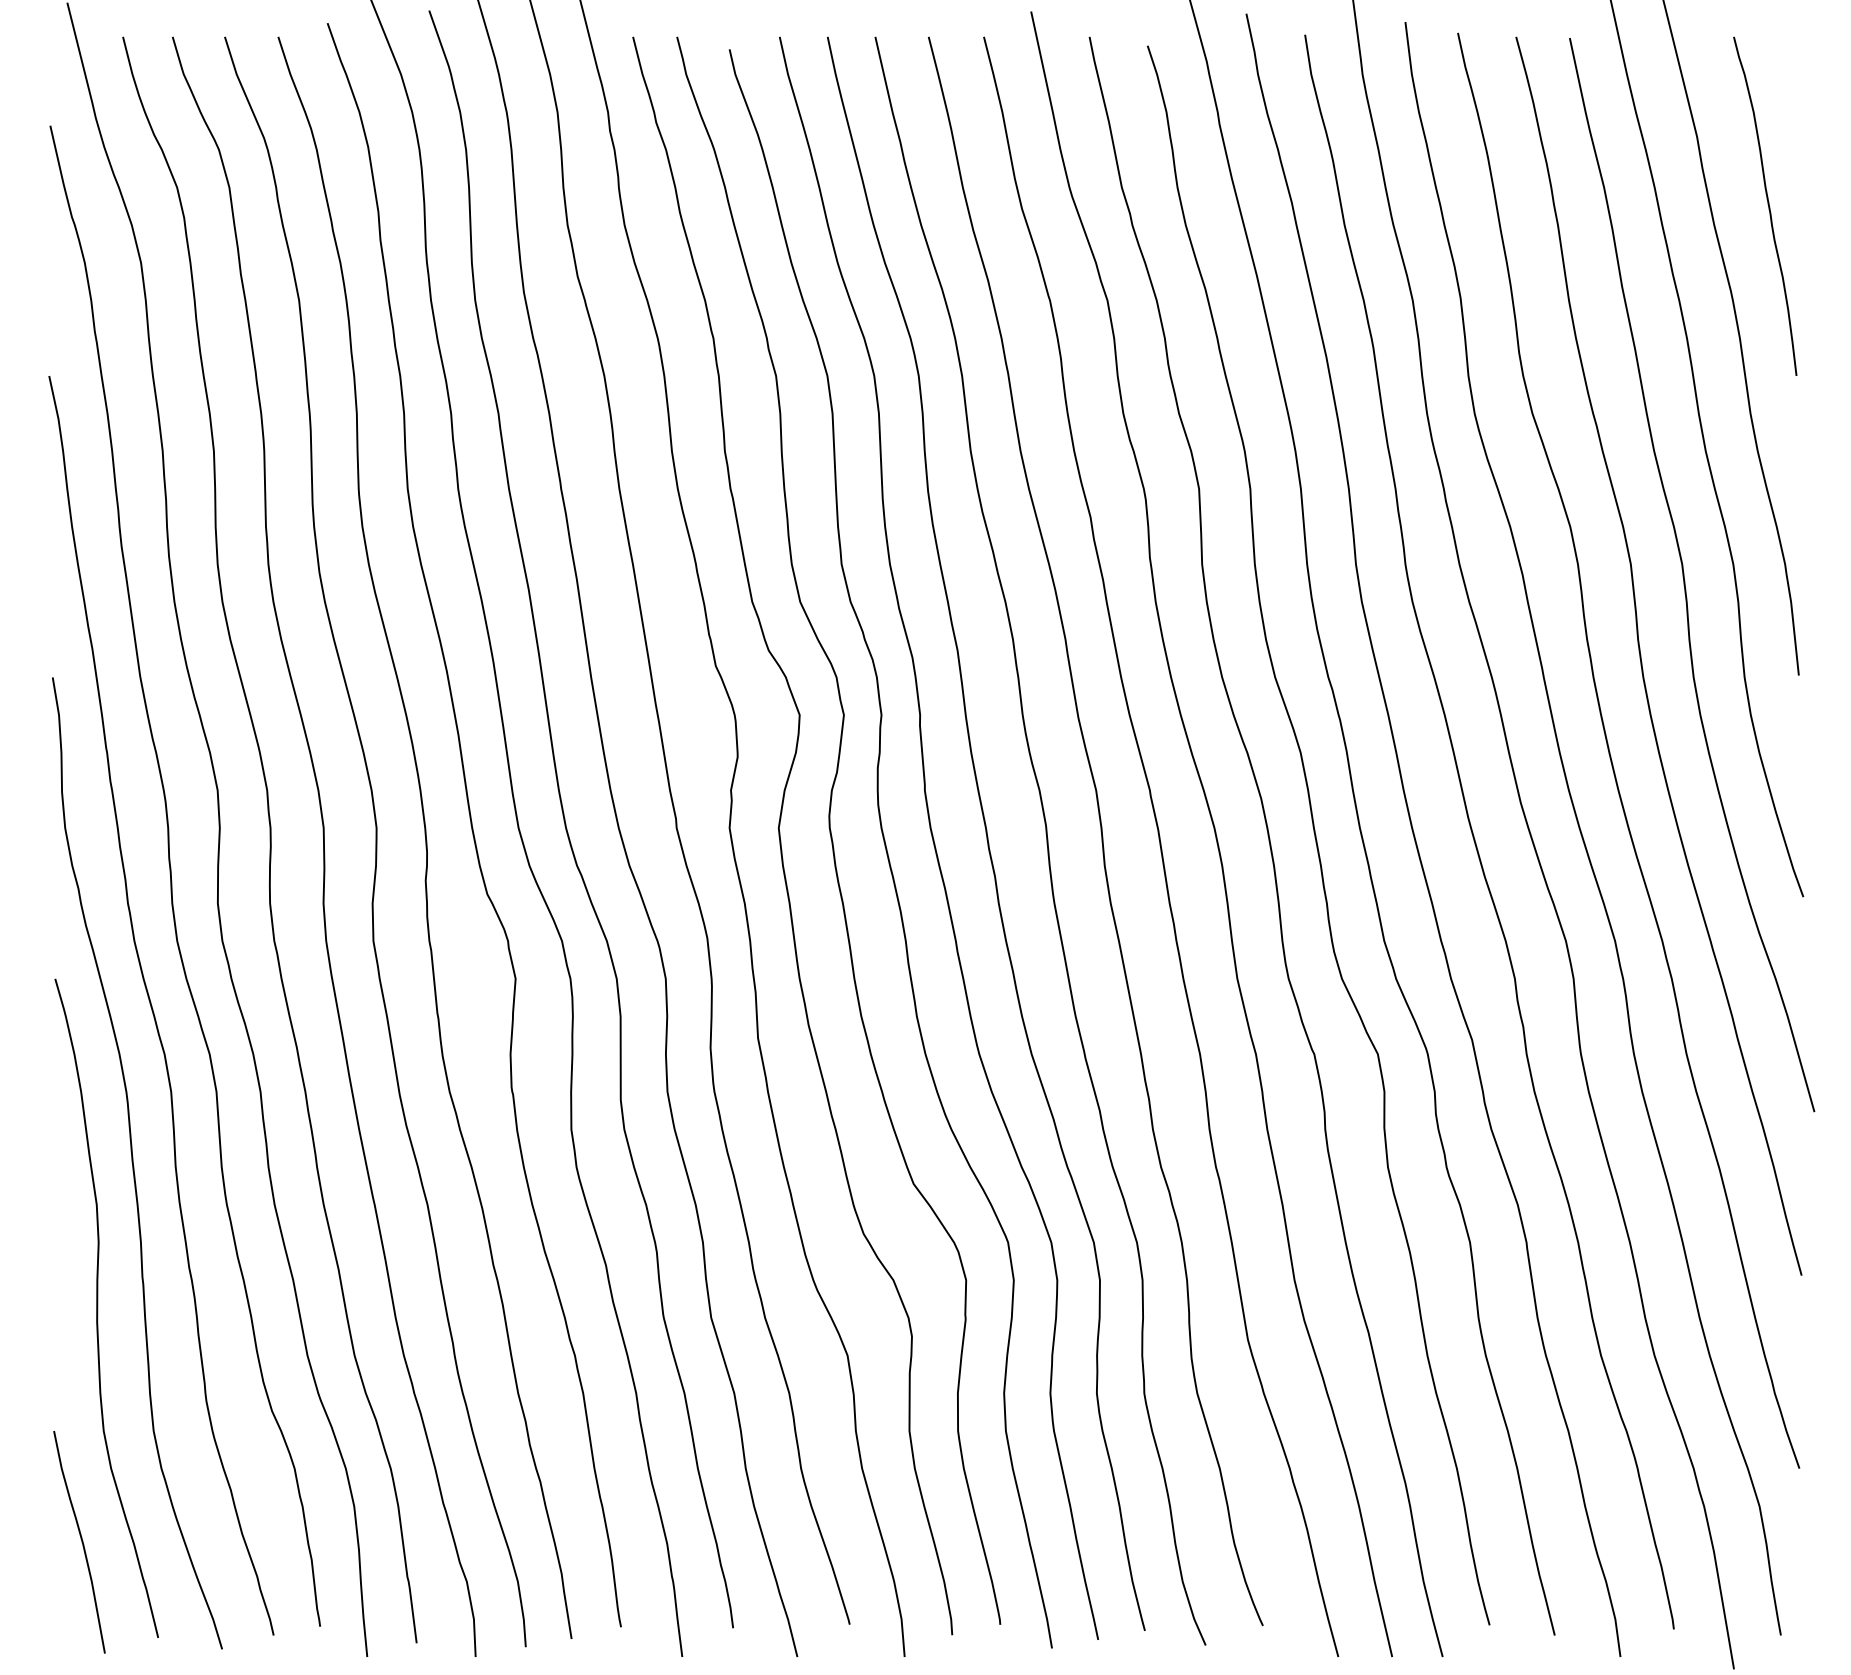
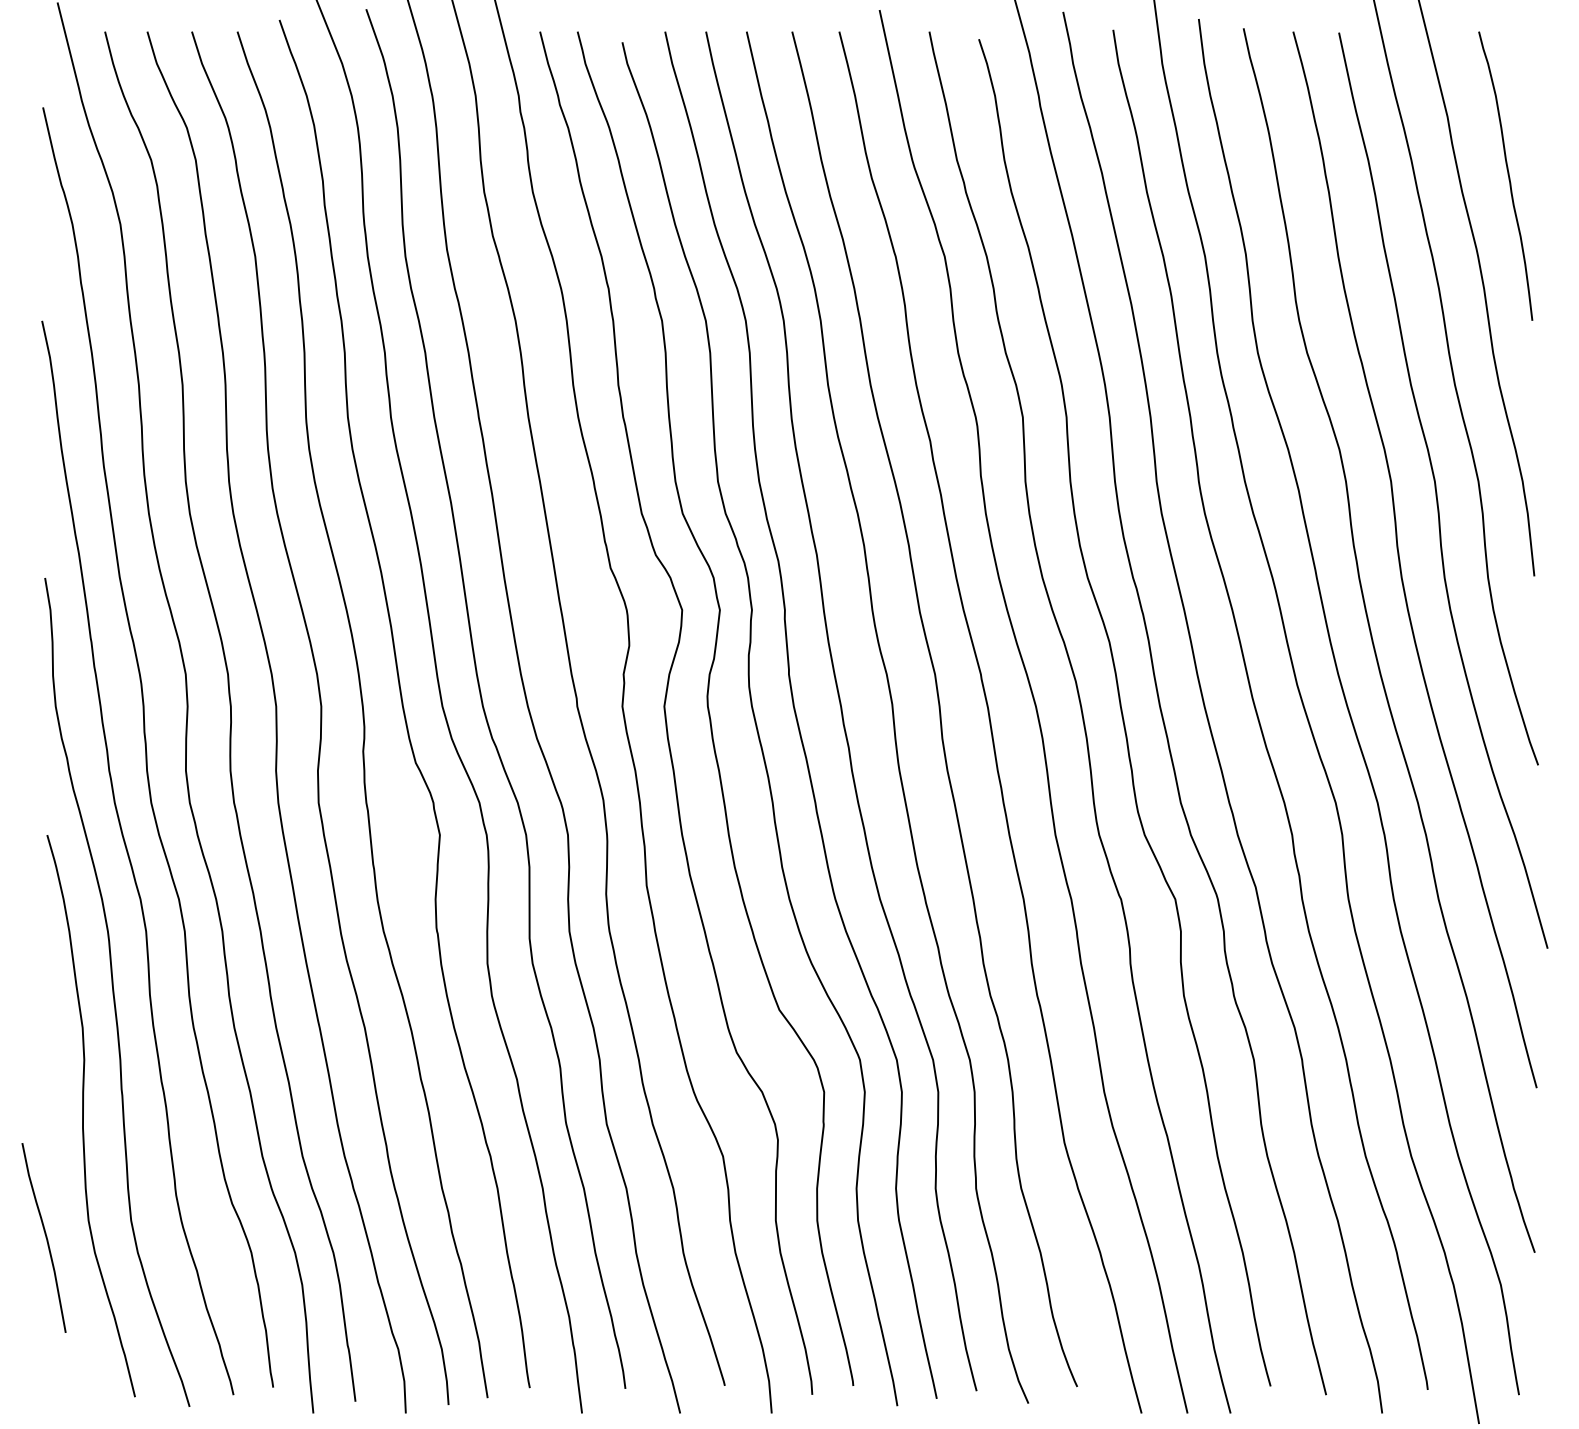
curve: (81, 1542) -> (45, 1238), moved

